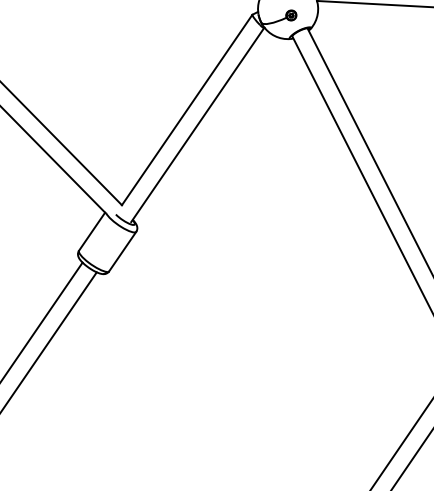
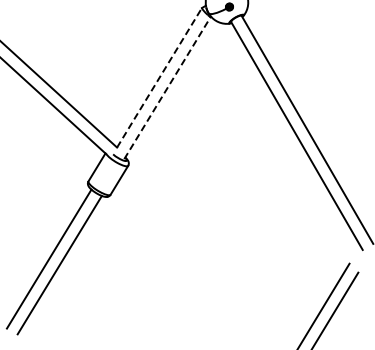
line: (187, 109) -> (159, 77), solid -> dashed
line: (197, 124) -> (167, 87), solid -> dashed

